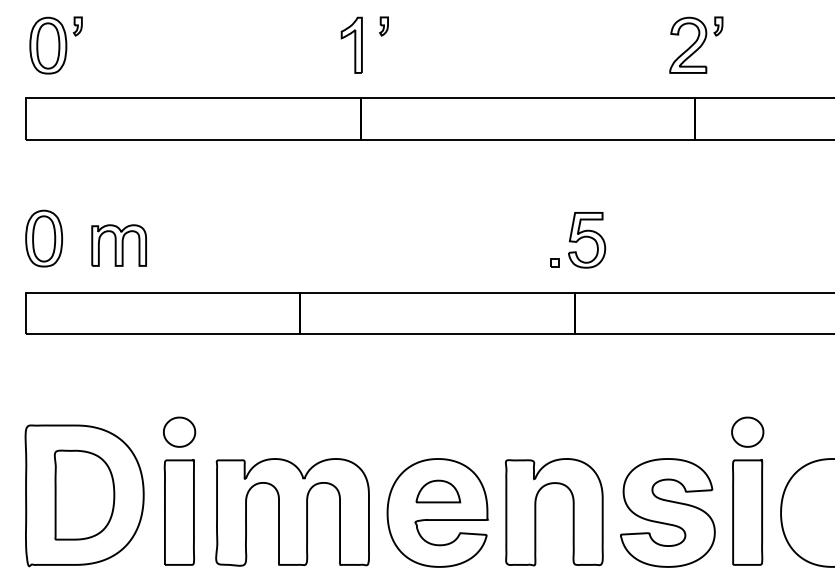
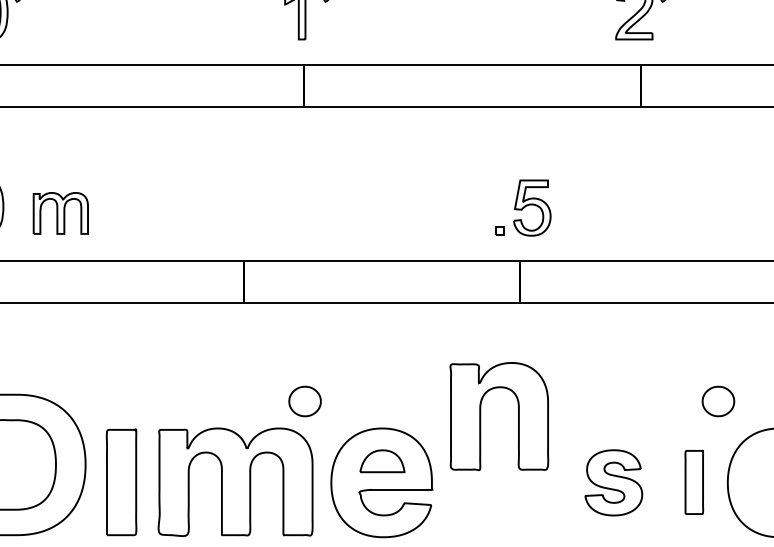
part: (179, 431) -> (305, 400), moved
part: (747, 431) -> (718, 400), moved
part: (536, 512) -> (481, 416), moved
part: (667, 512) -> (613, 482), size x0.6
part: (747, 512) -> (694, 482), size x0.6

